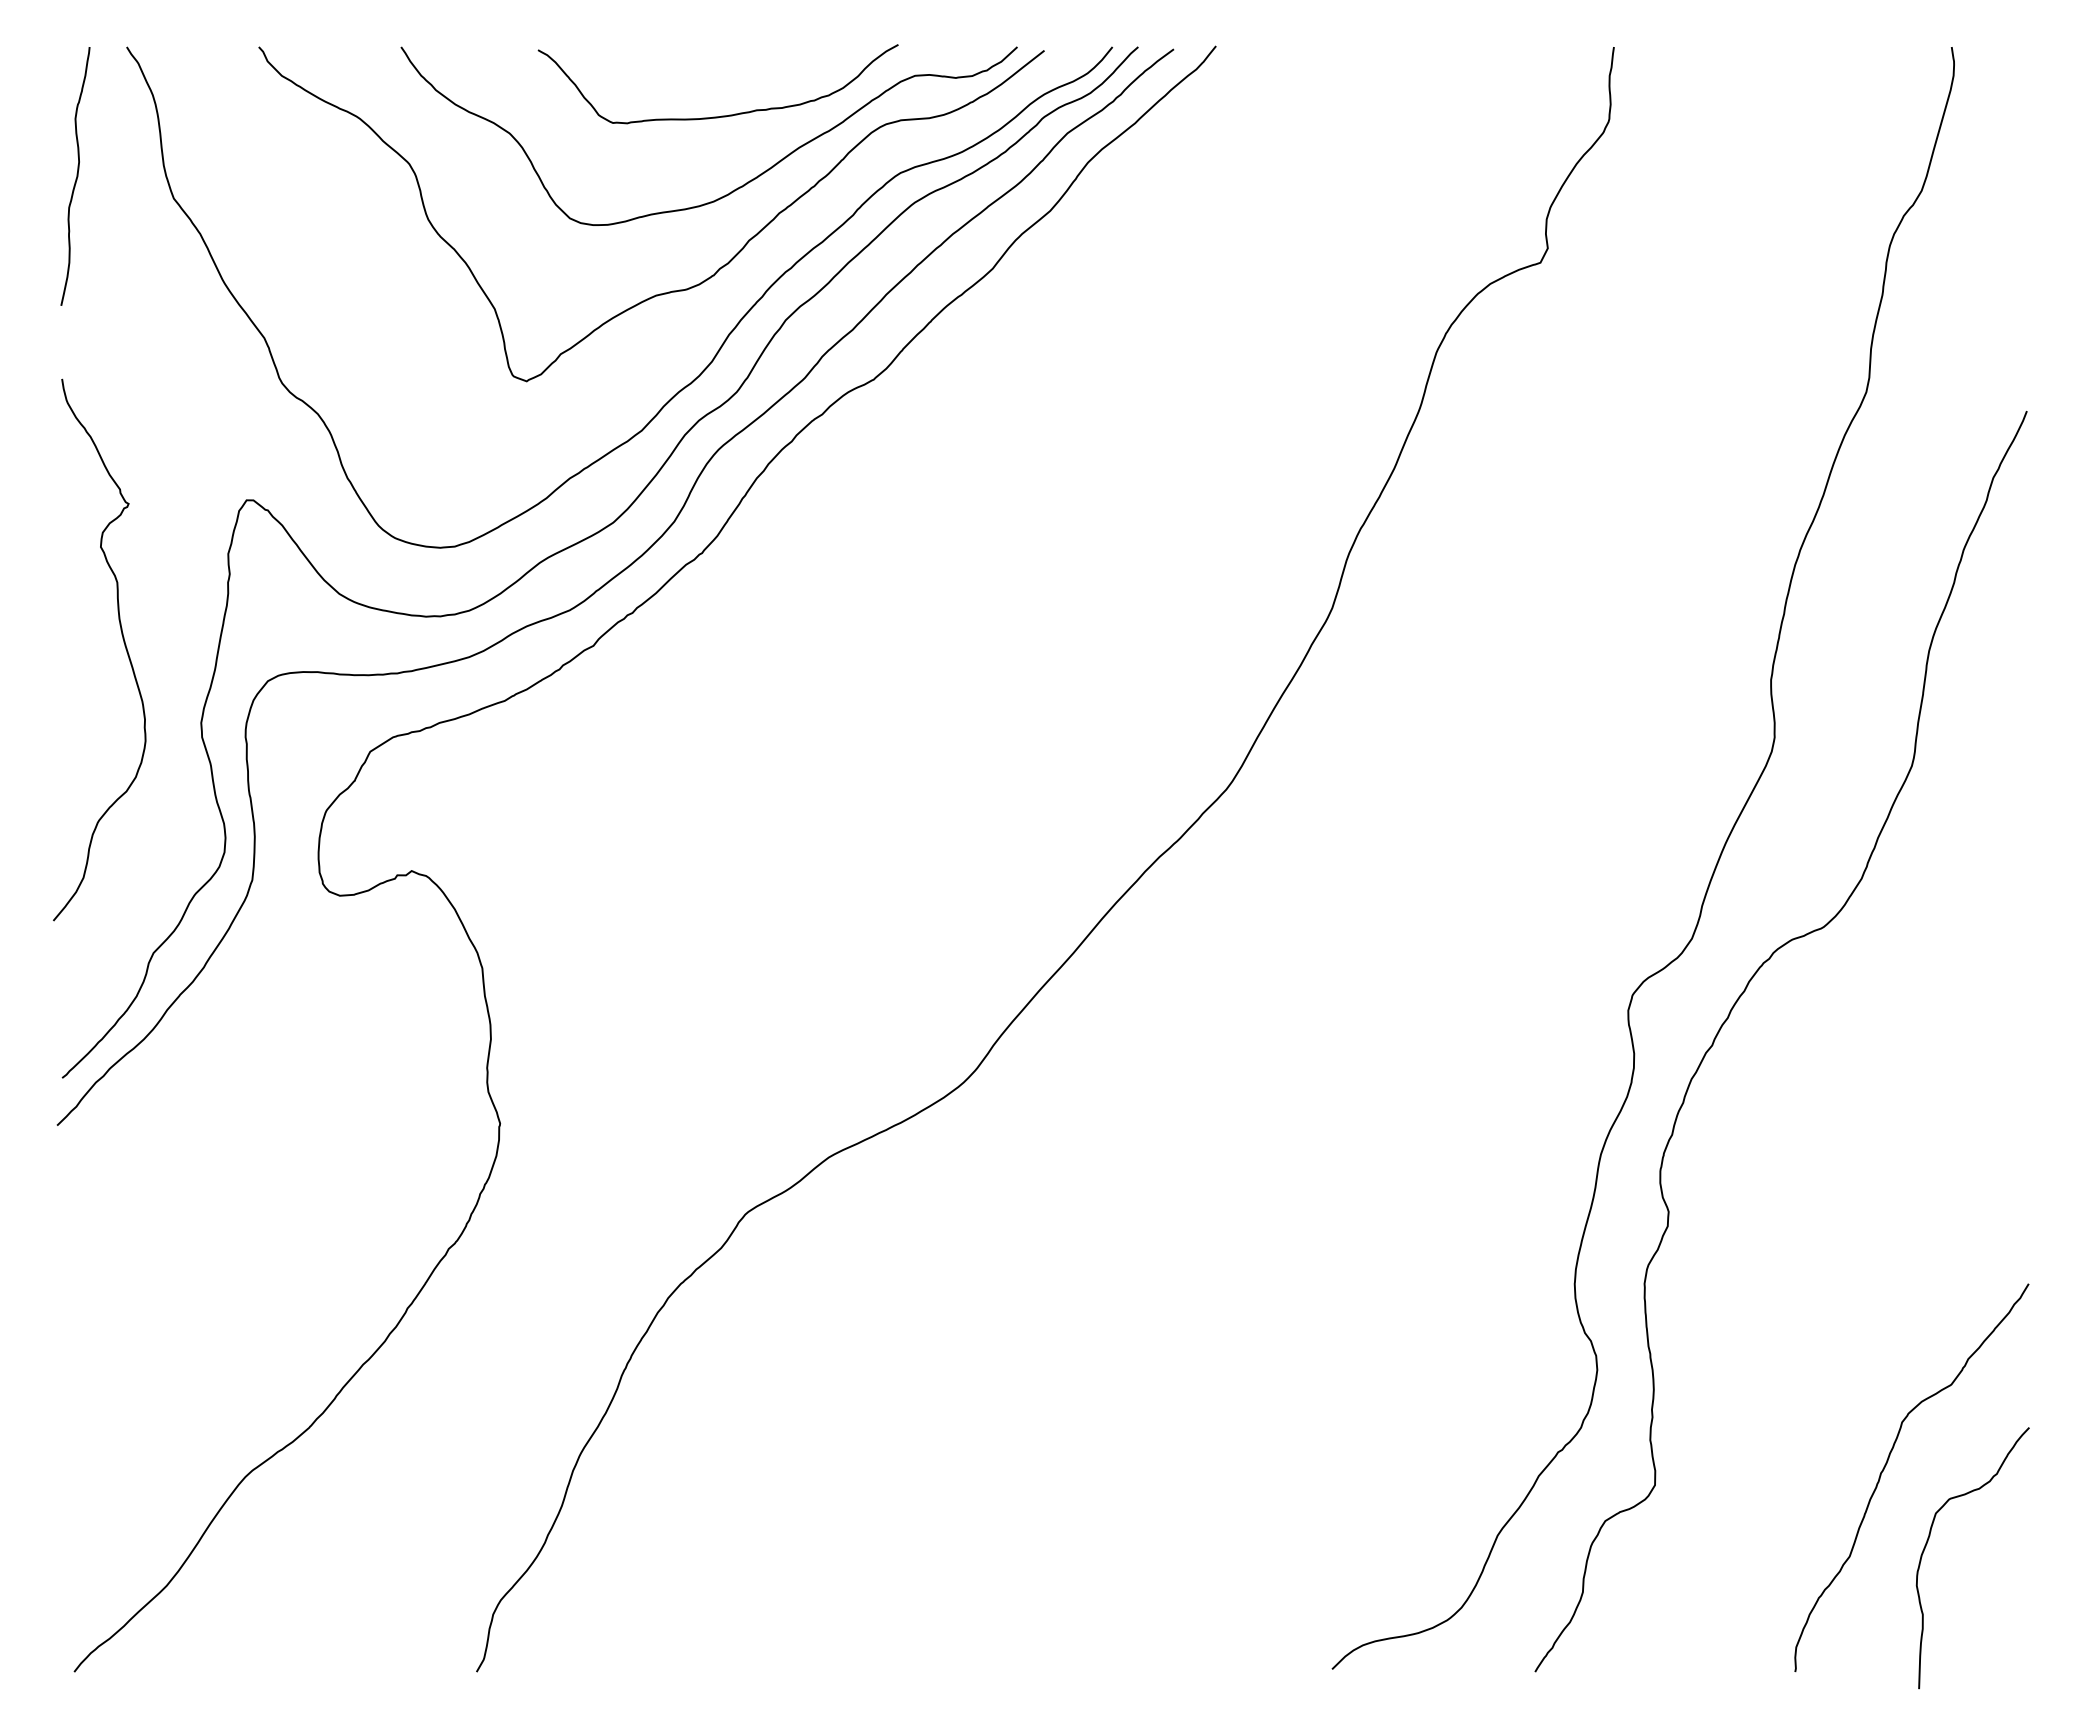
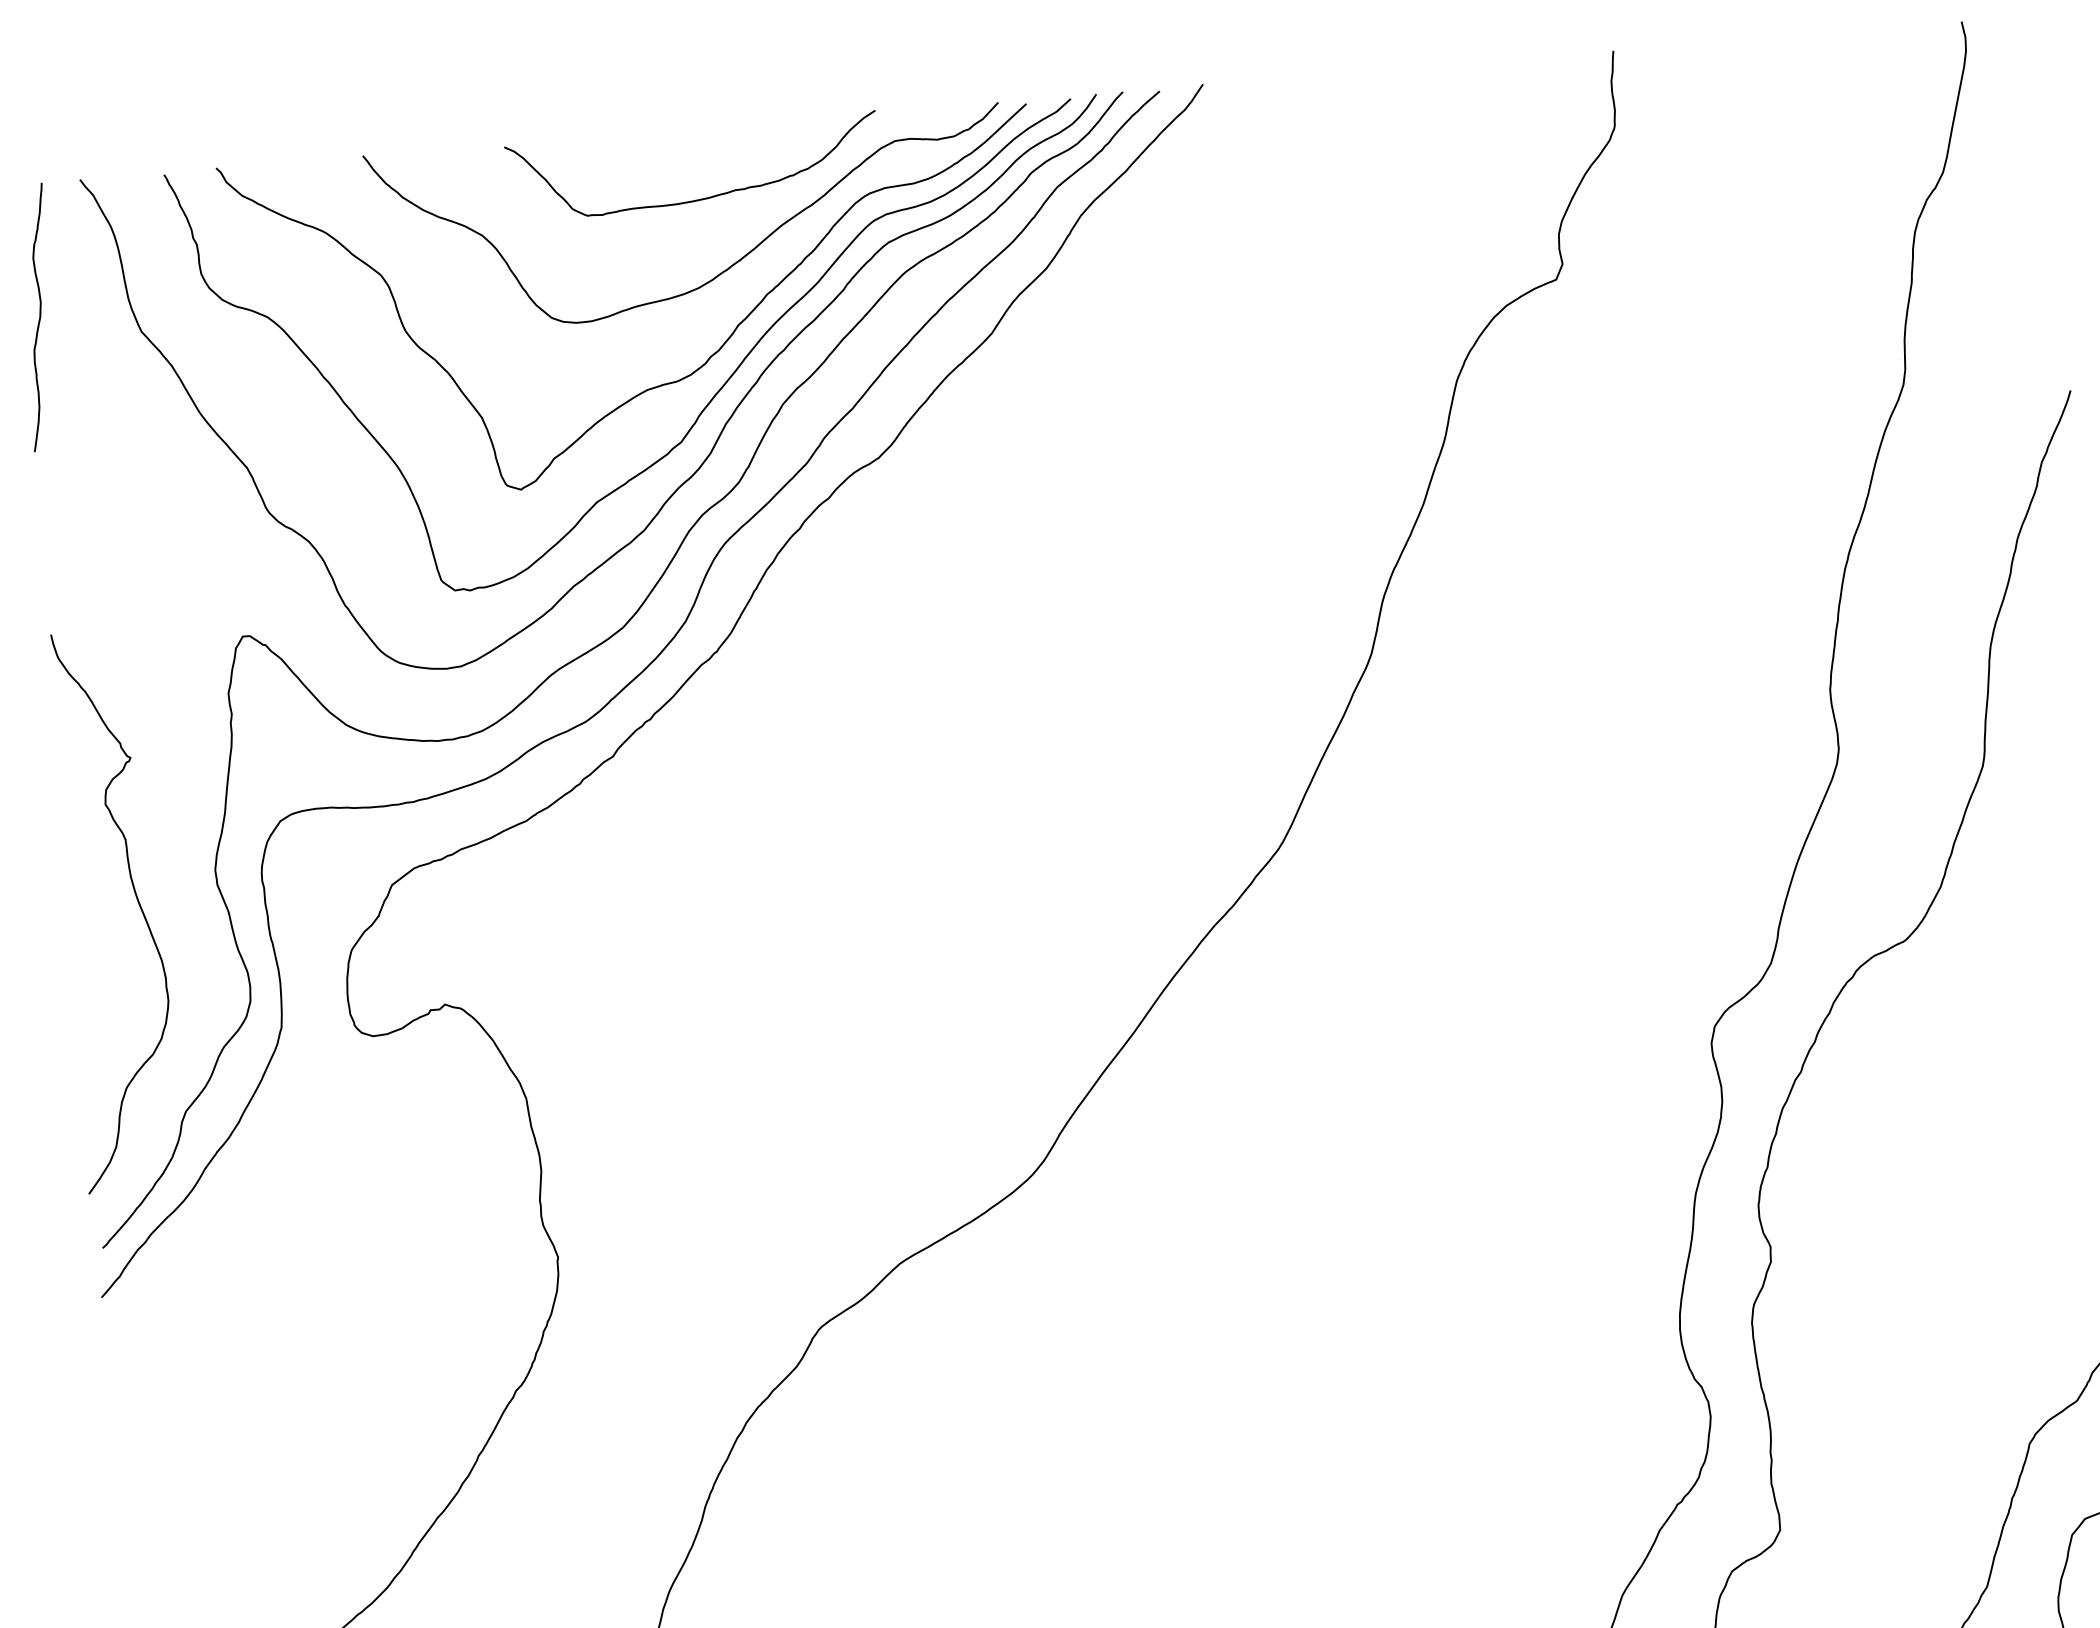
curve: (706, 320) -> (701, 411), added
curve: (123, 642) -> (137, 901), moved

